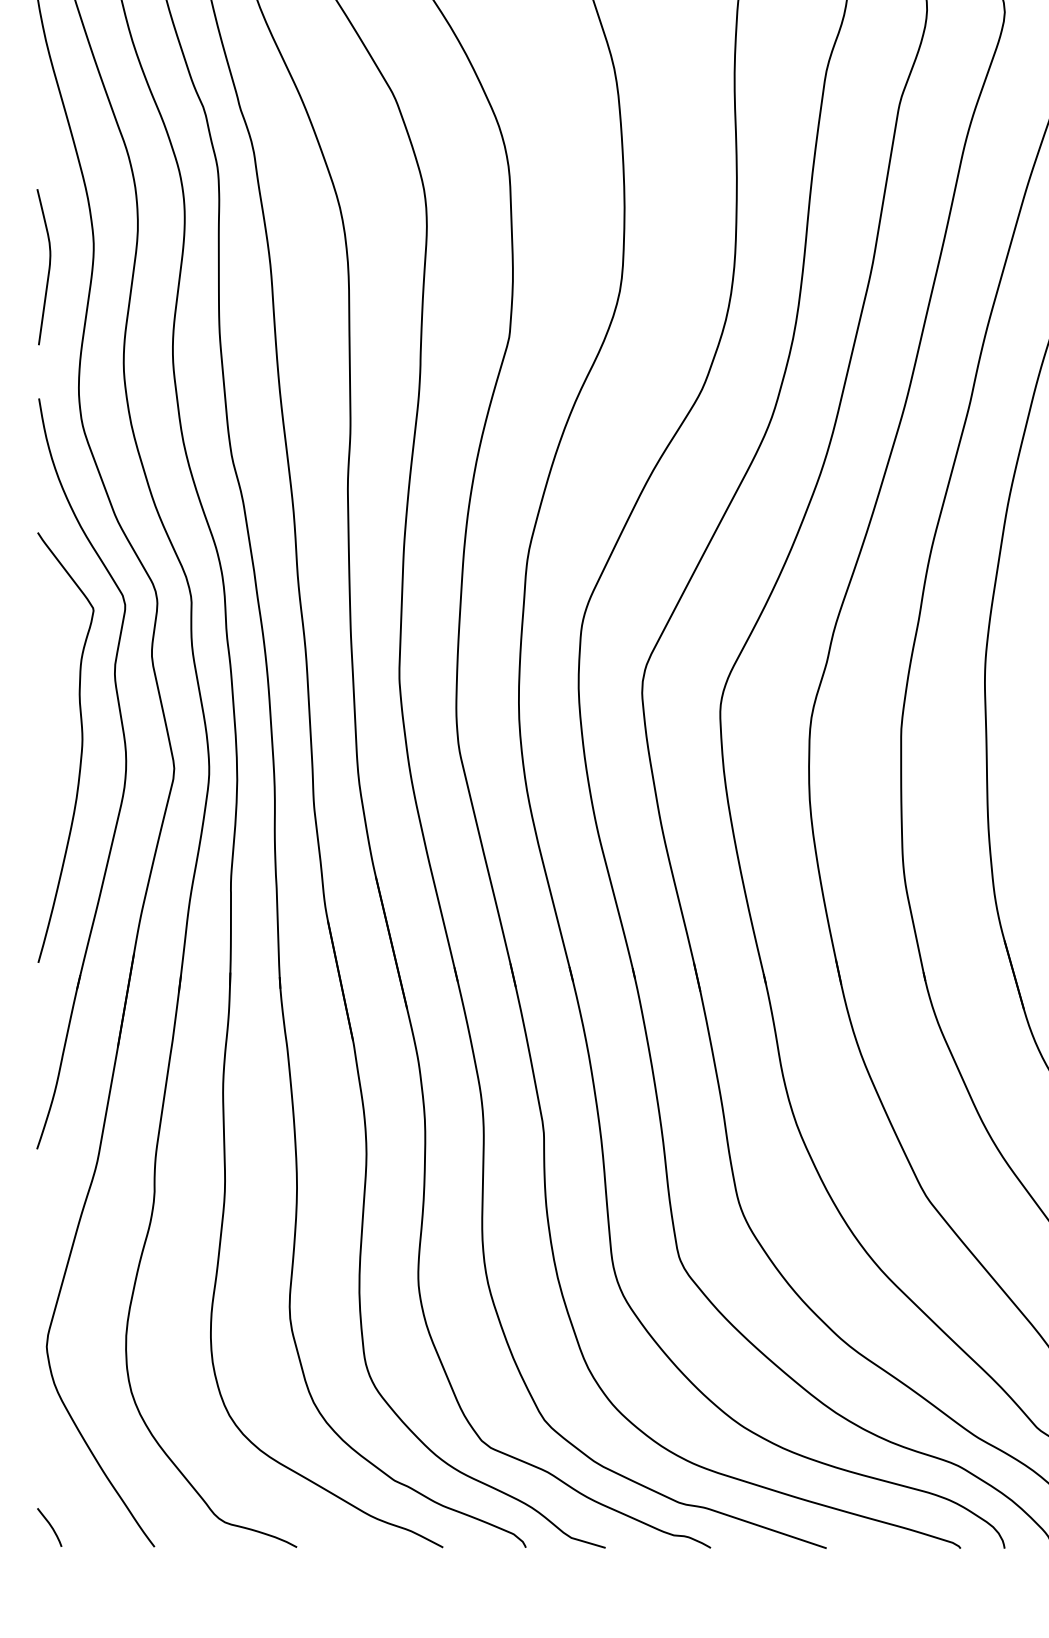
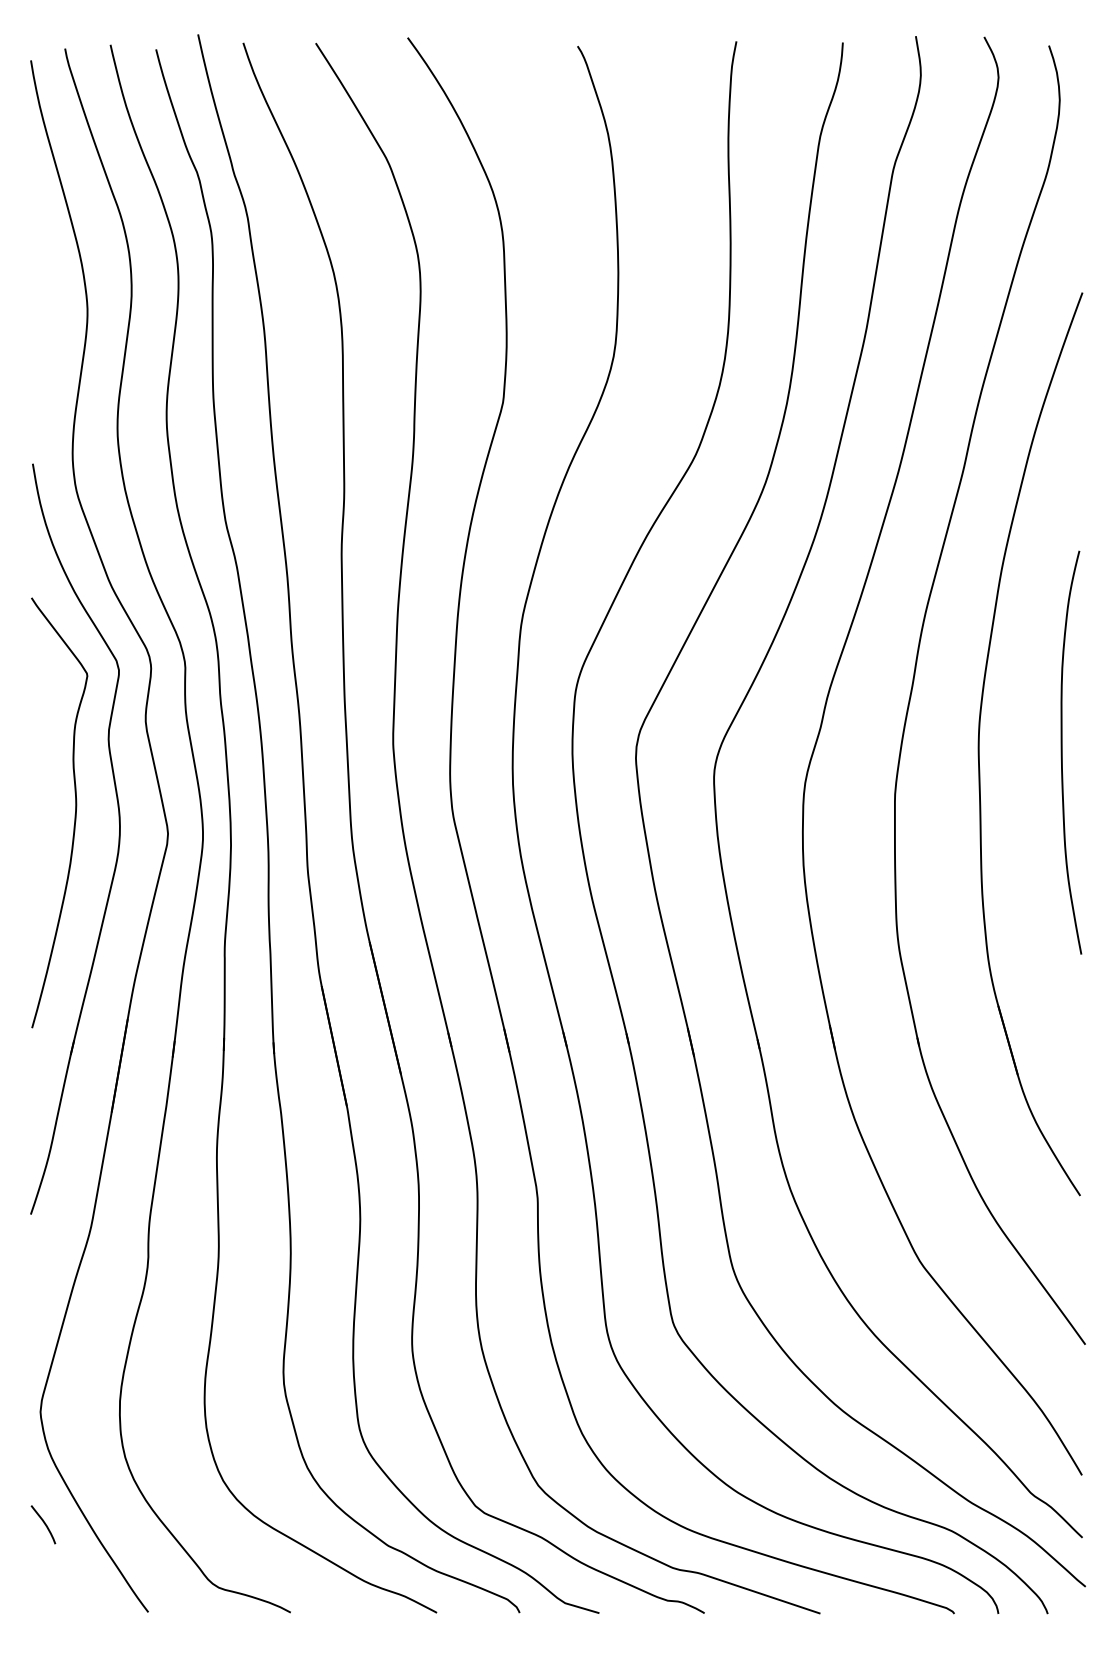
curve: (48, 267) -> (42, 332), removed
curve: (49, 1526) -> (43, 1523), moved

